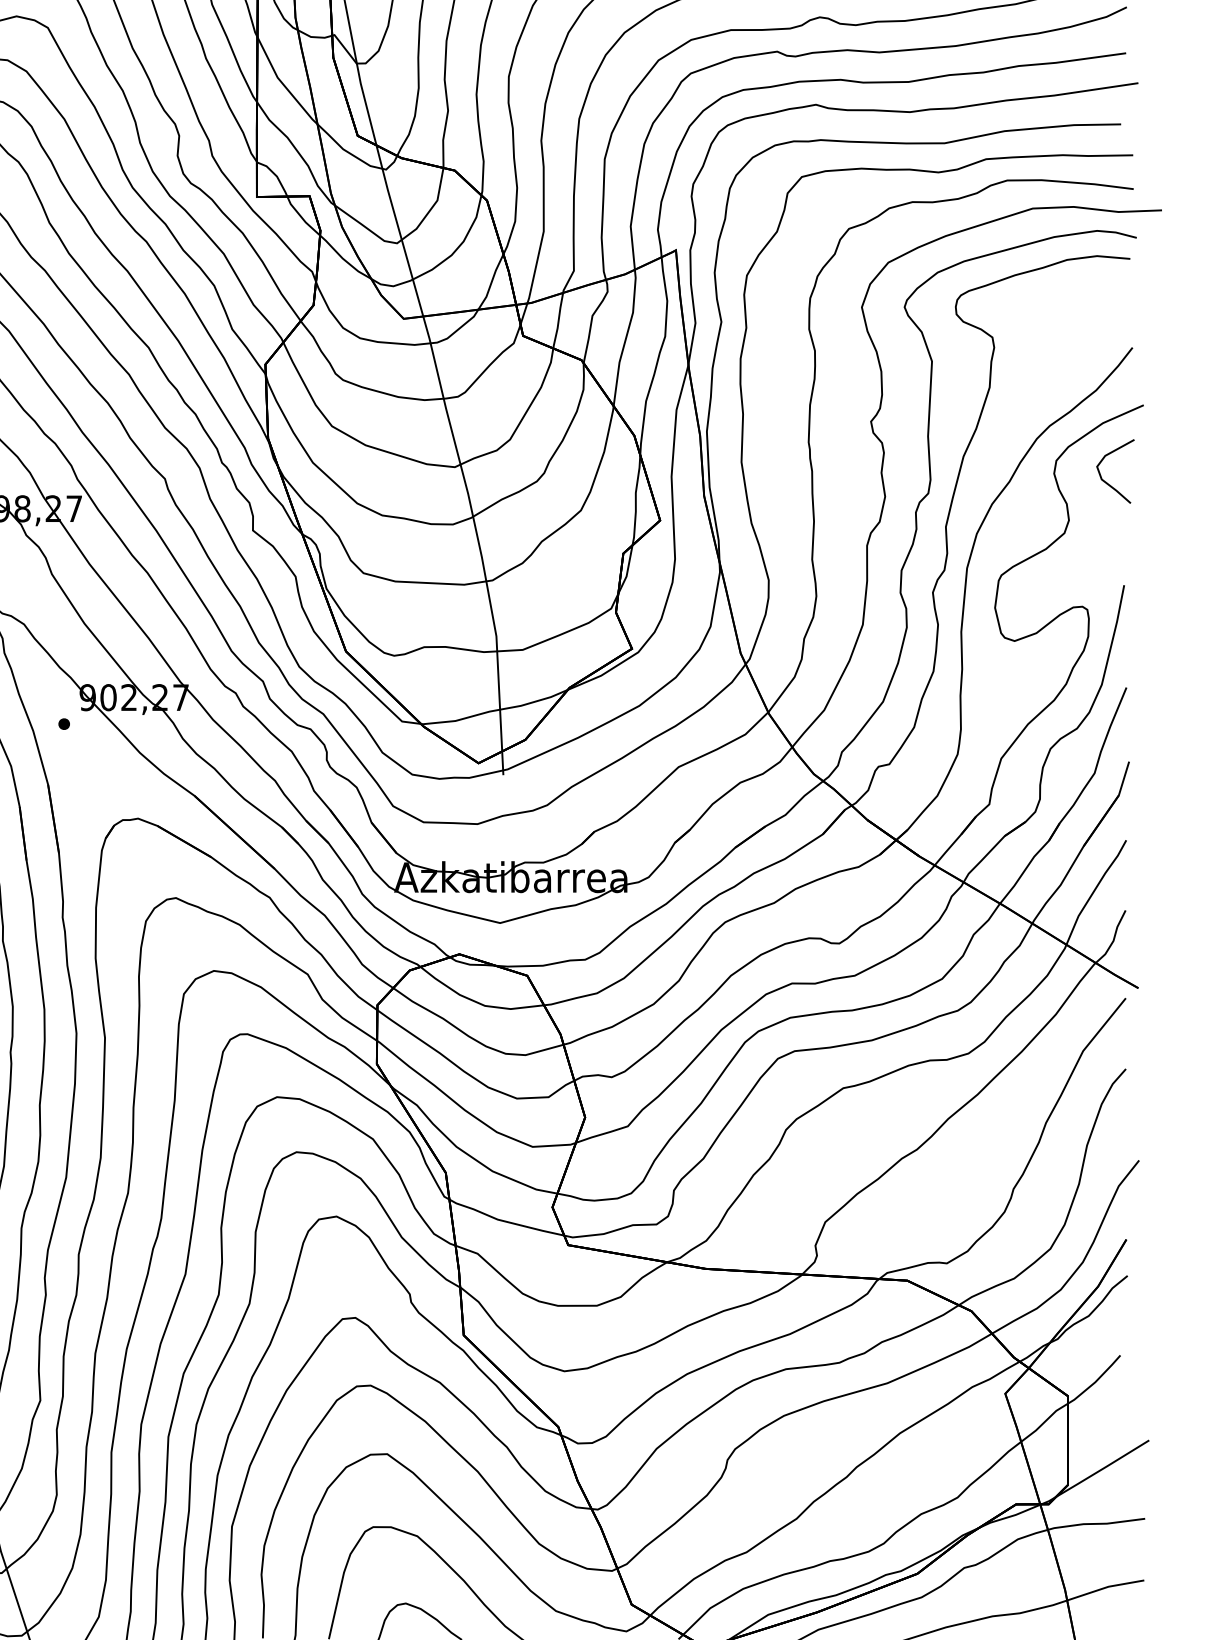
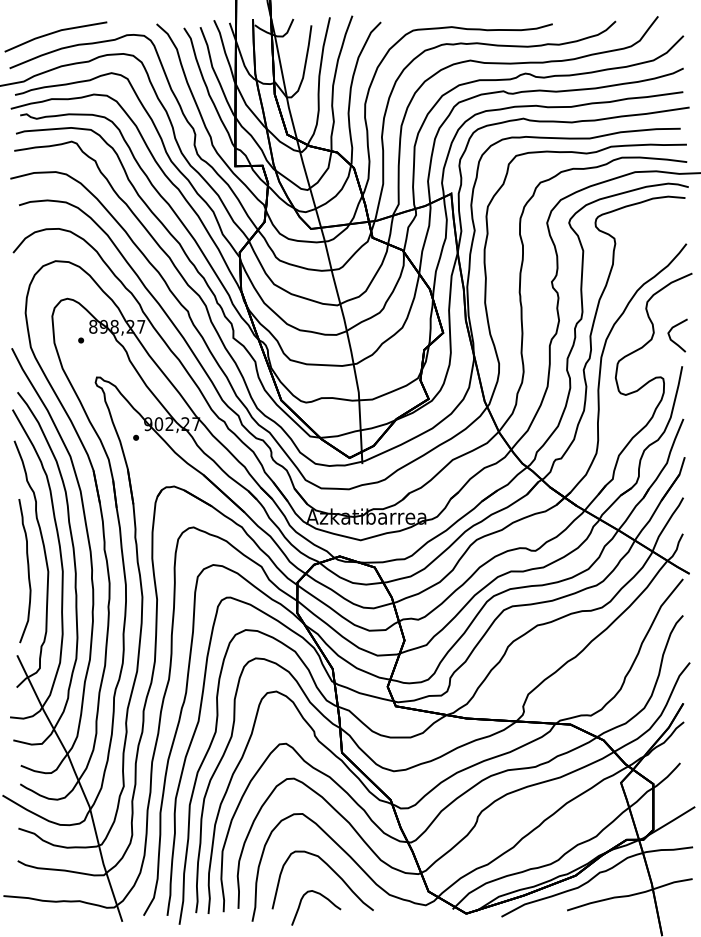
curve: (1105, 478) -> (672, 339), moved

